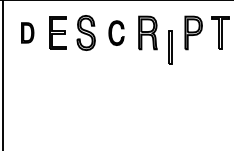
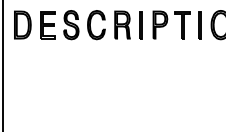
part: (27, 32) -> (22, 24), size x1.67
part: (116, 33) -> (96, 25), size x1.43
line: (169, 47) -> (140, 25), moved

